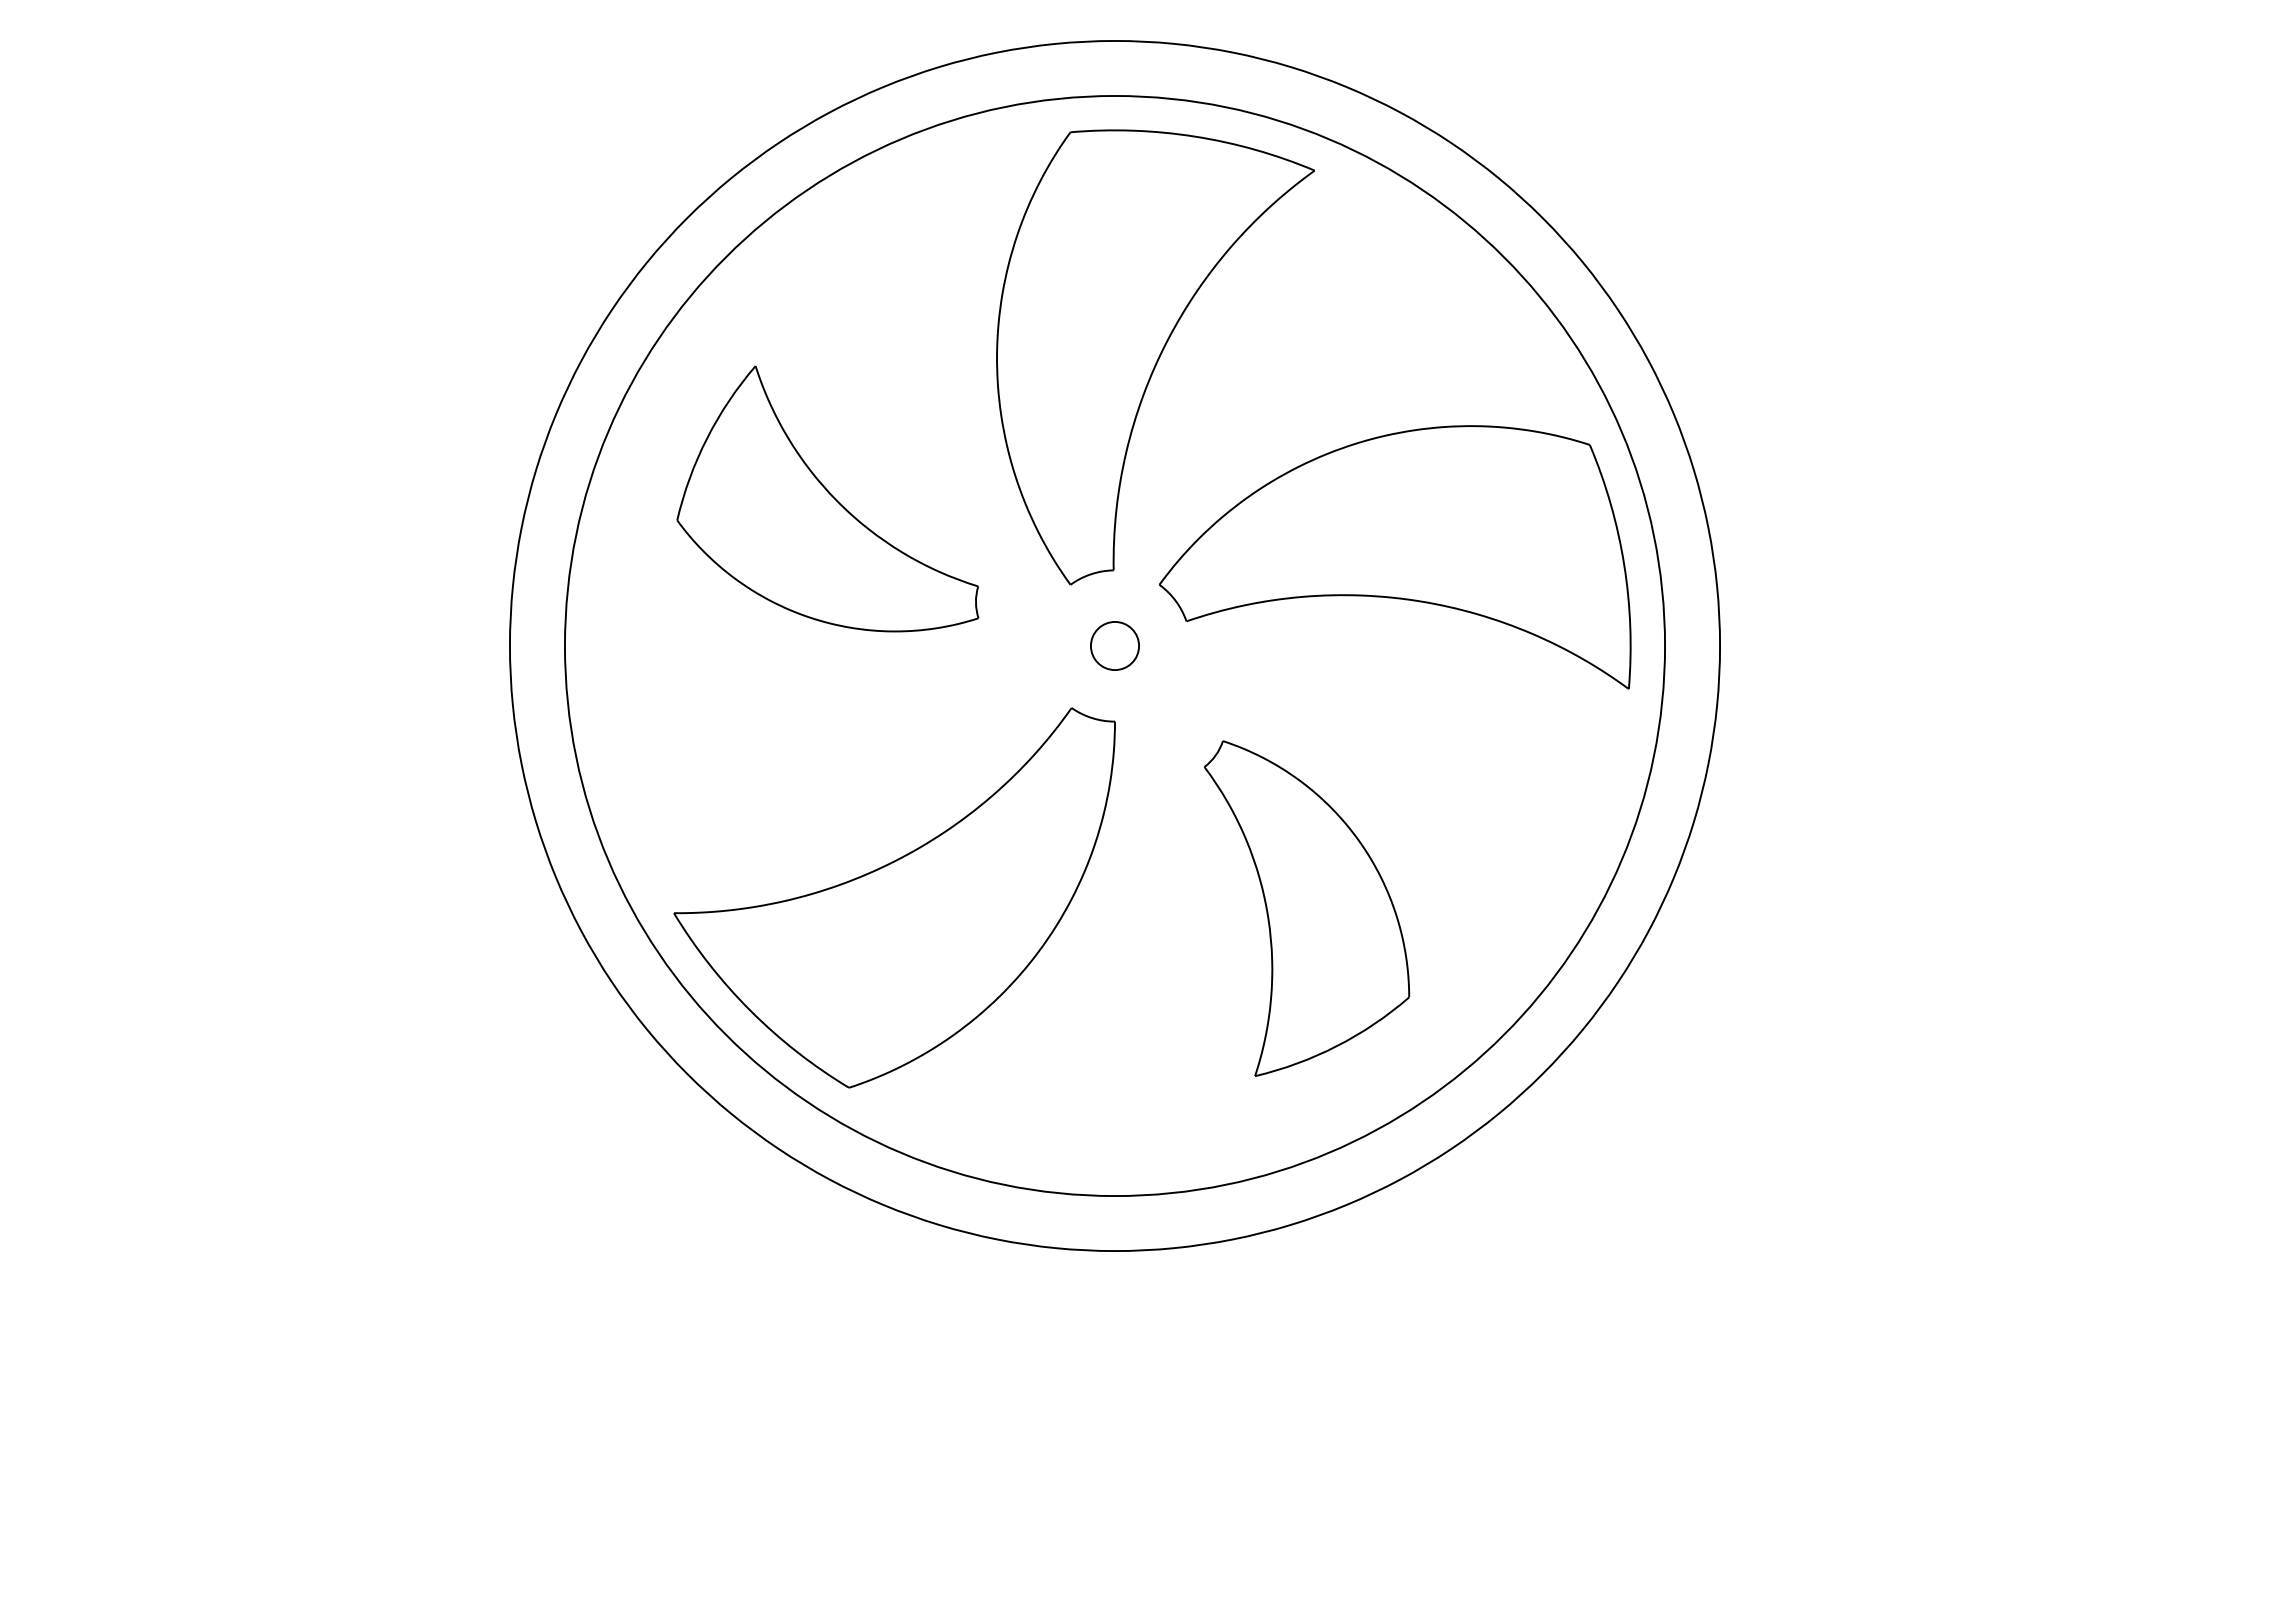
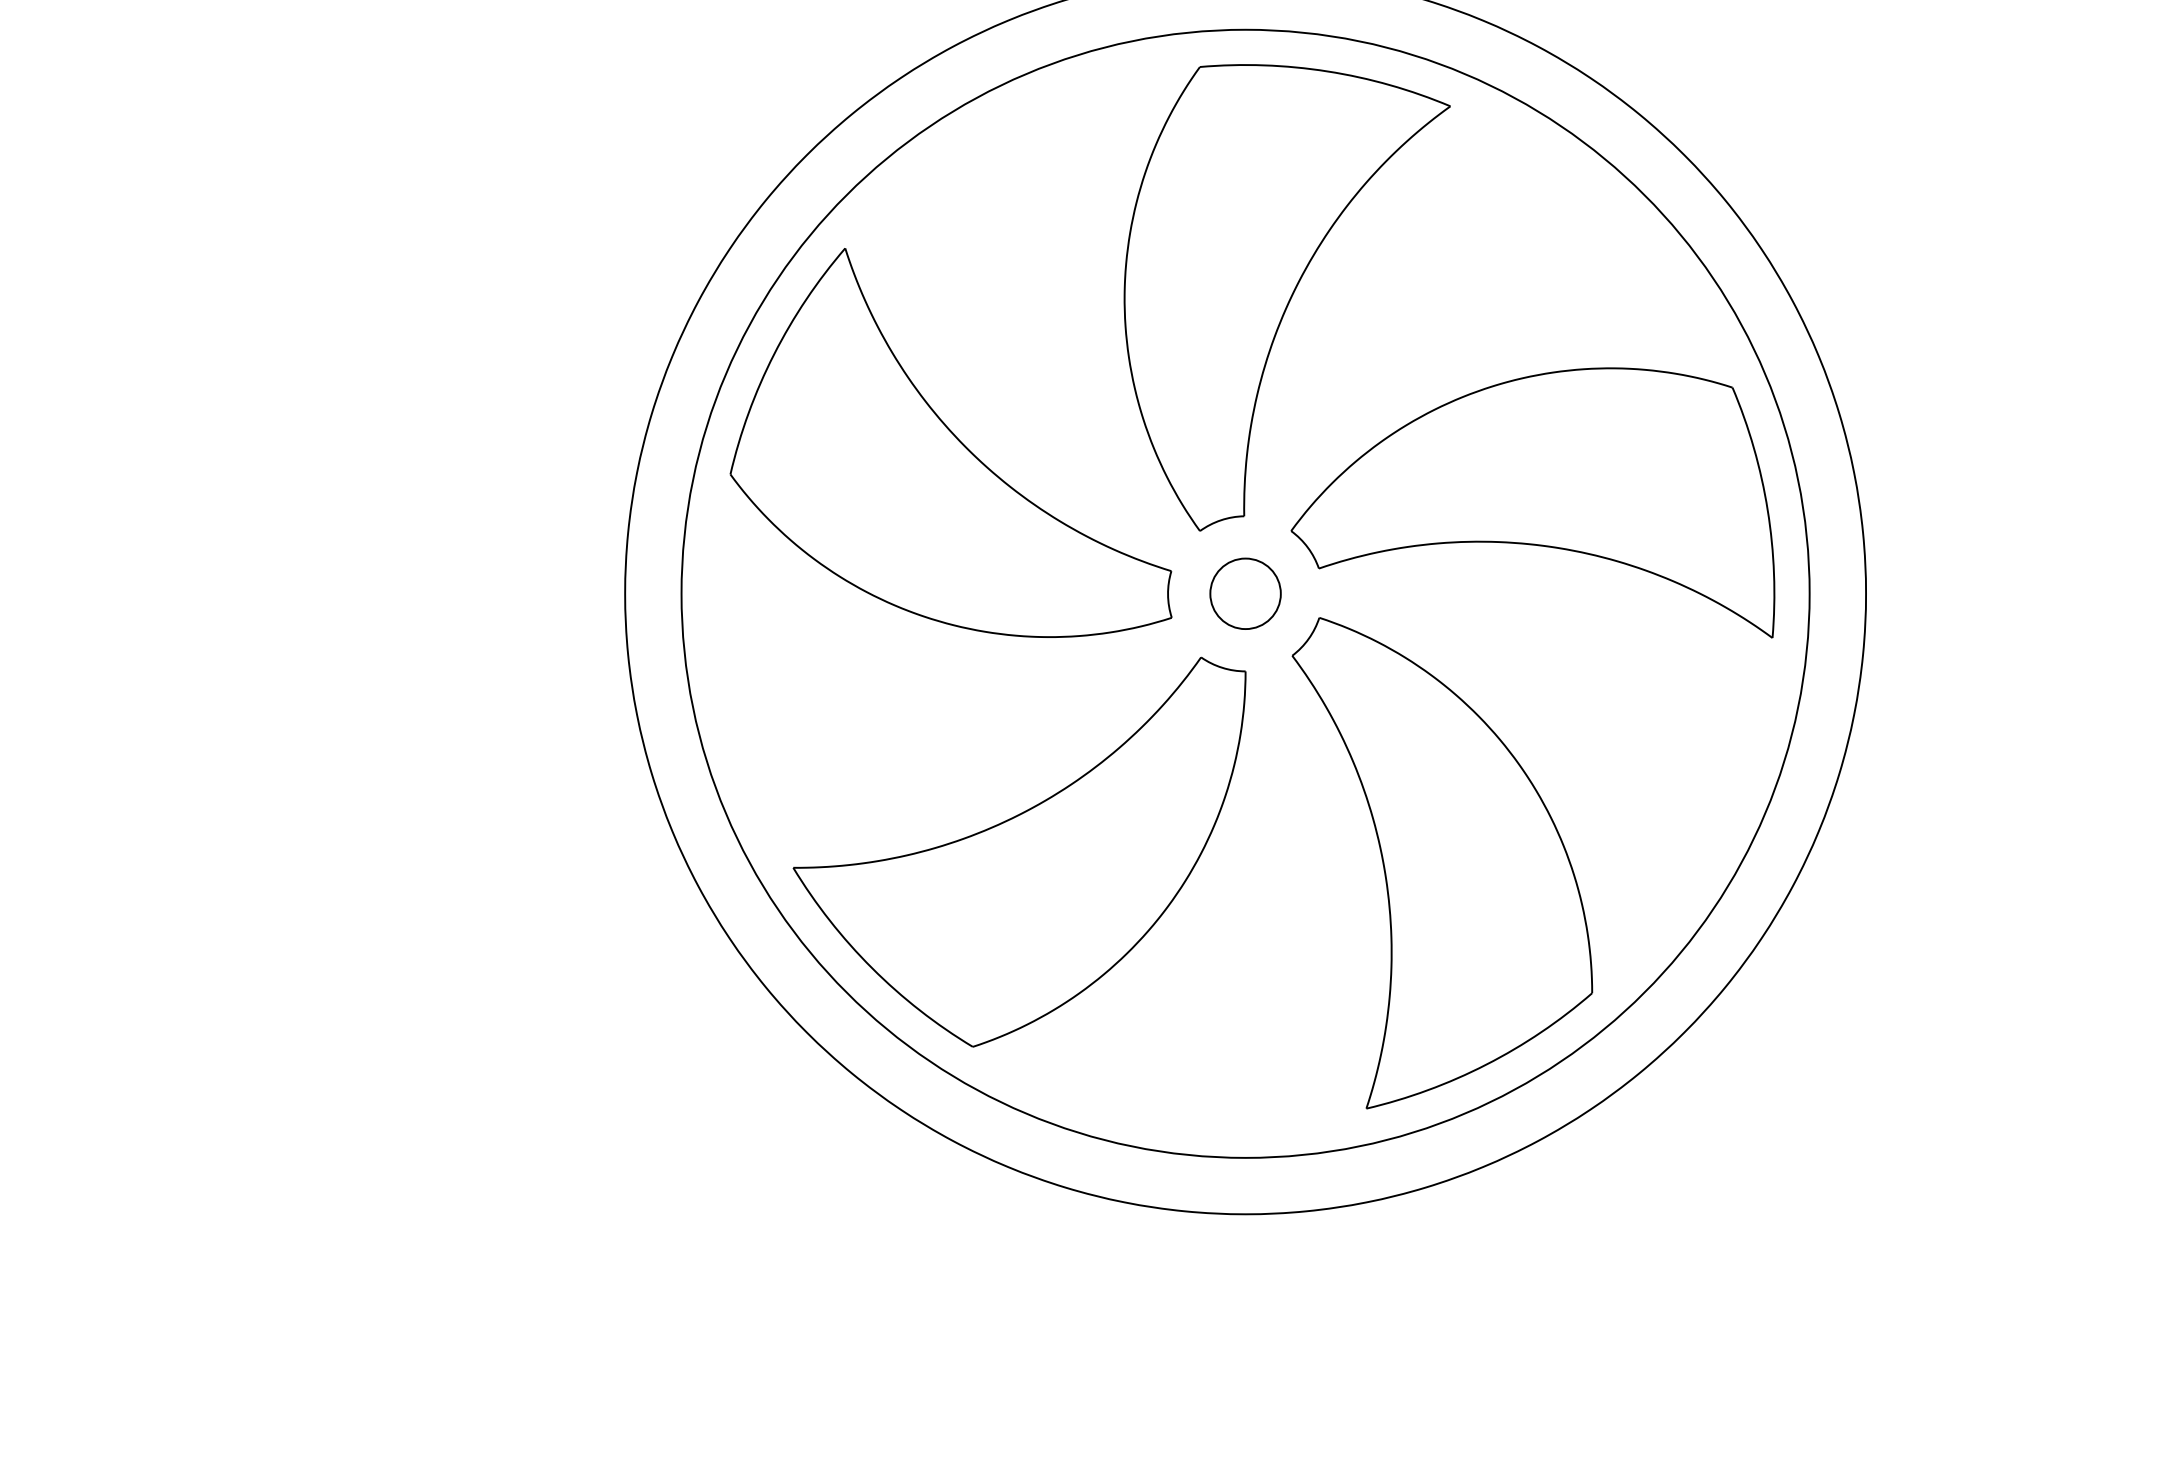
part: (827, 498) -> (950, 442), size x1.43
circle: (1114, 645) -> (1245, 593), size x1.43
part: (1306, 908) -> (1441, 863), size x1.43

